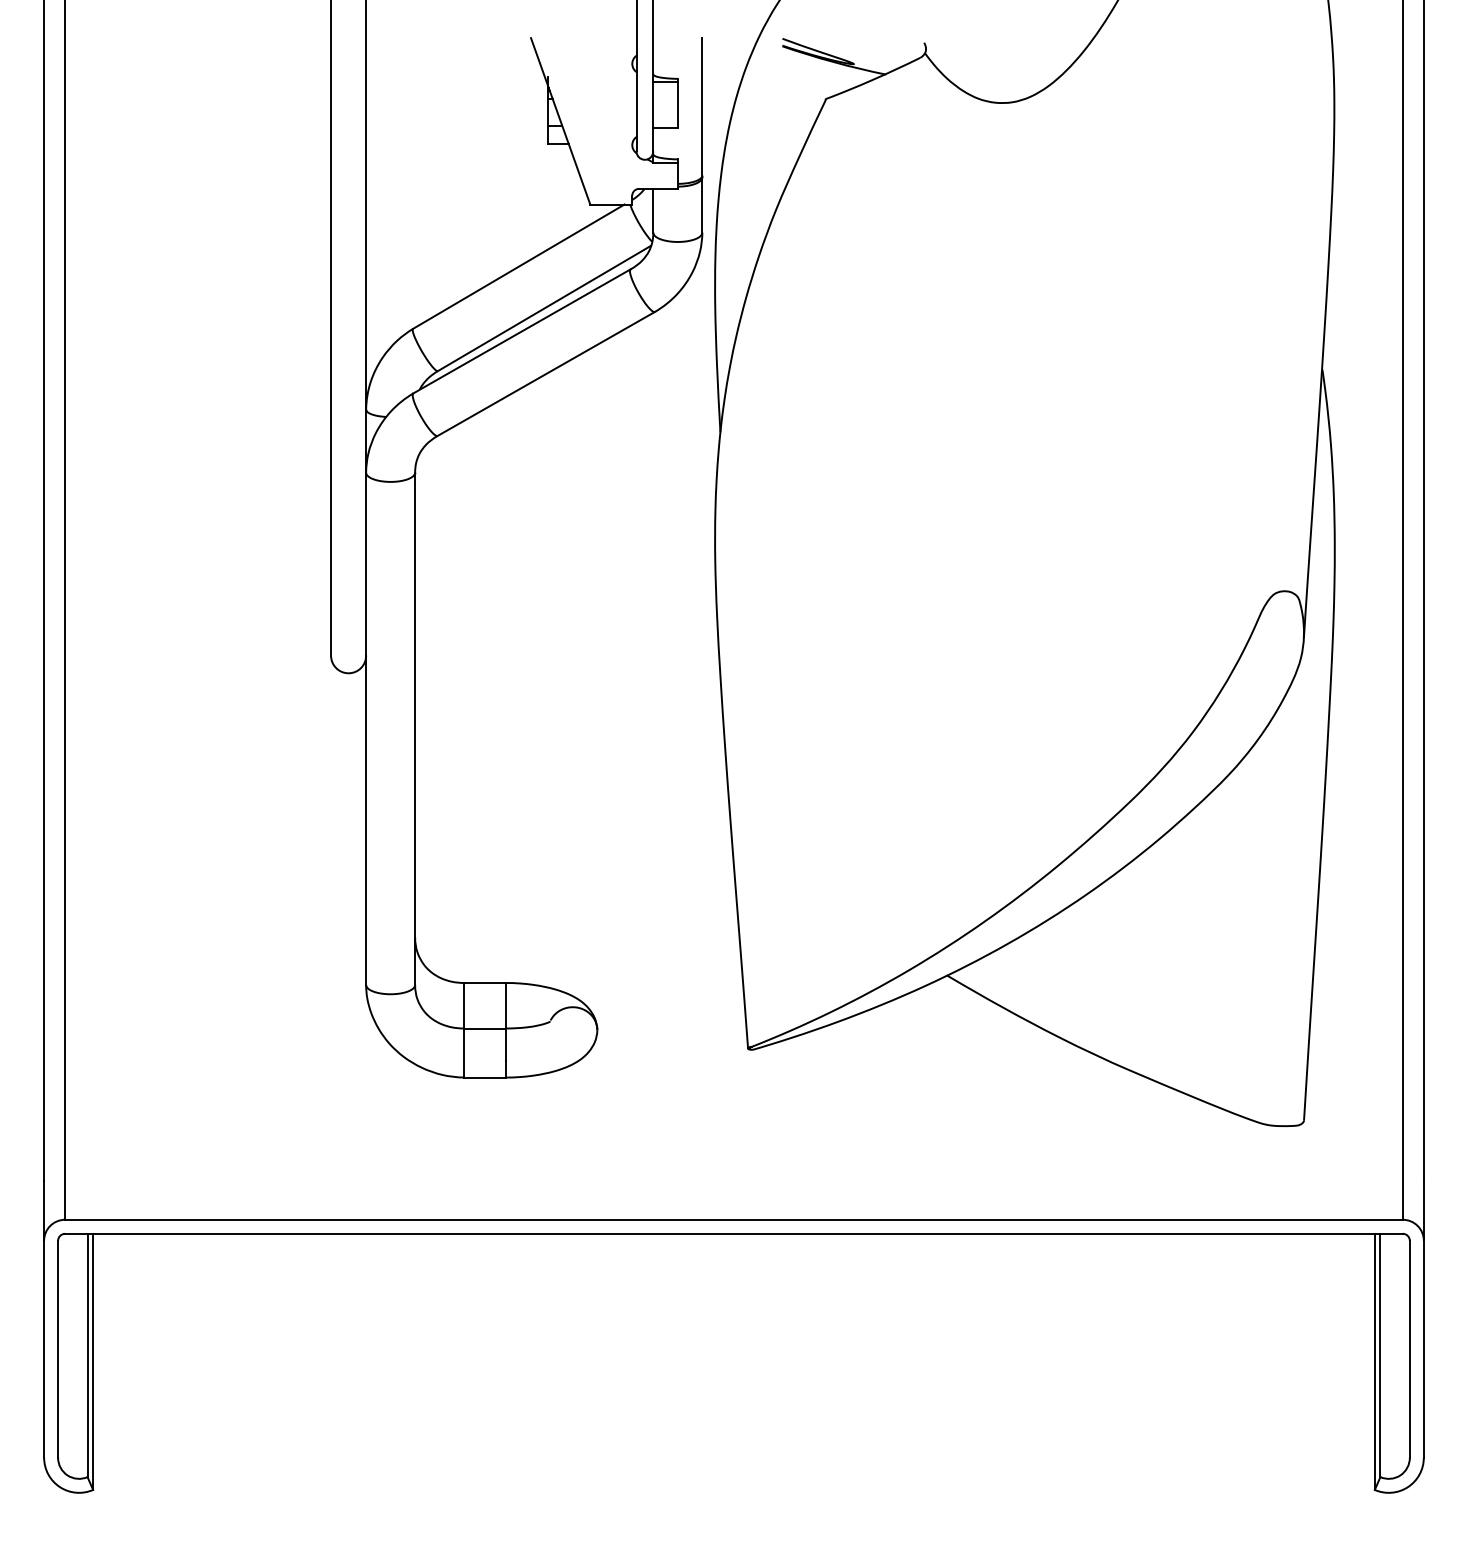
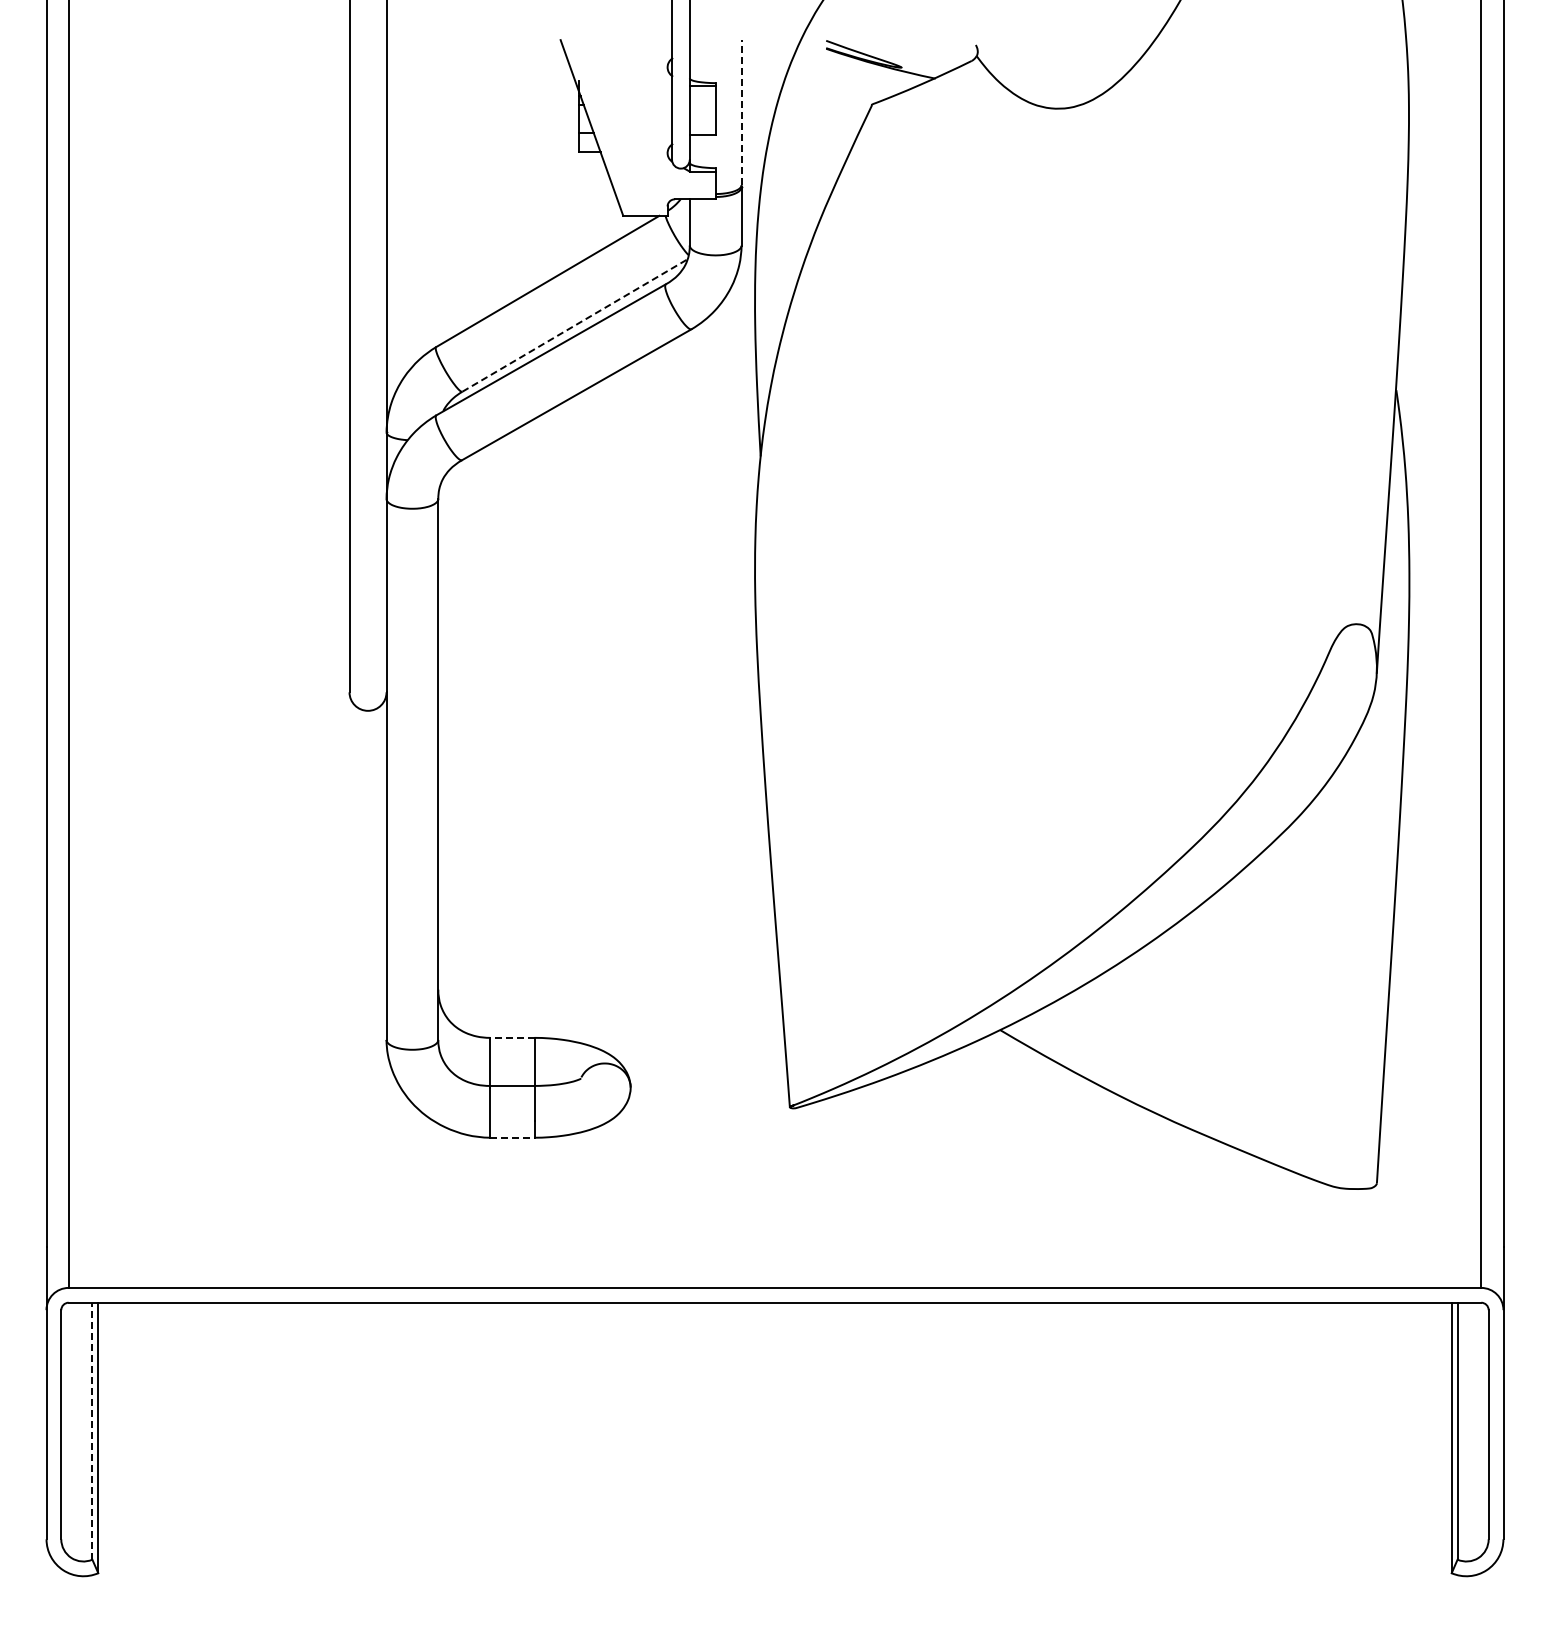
line: (702, 106) -> (741, 112), solid -> dashed
line: (545, 308) -> (575, 325), solid -> dashed
line: (484, 982) -> (511, 1037), solid -> dashed
line: (485, 1077) -> (512, 1137), solid -> dashed
line: (87, 1354) -> (92, 1430), solid -> dashed

